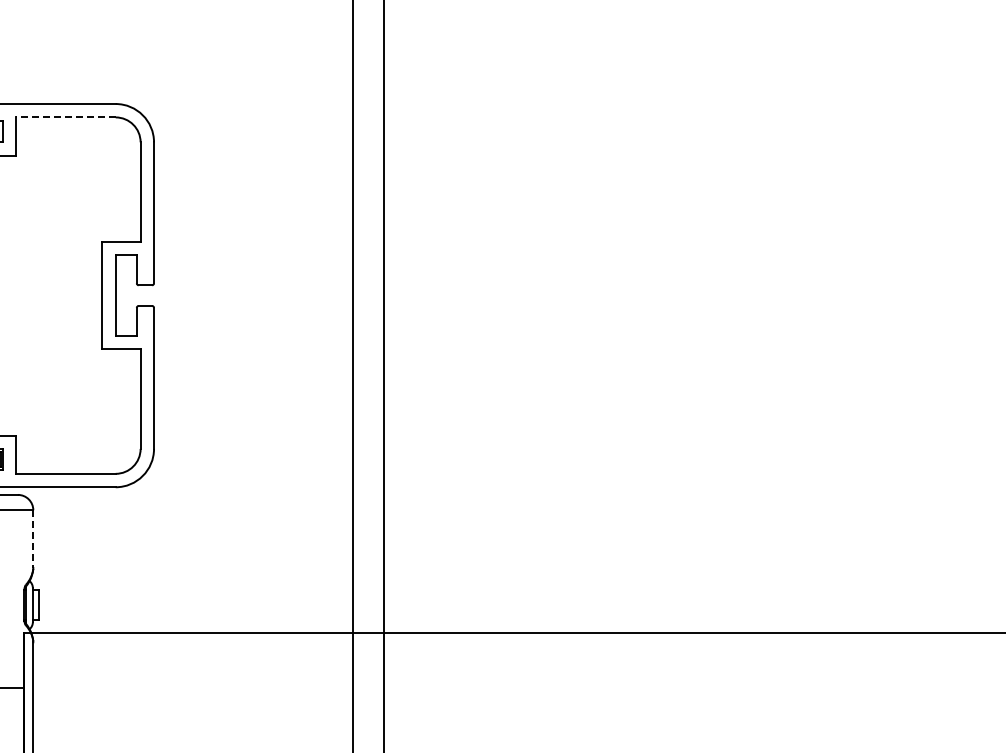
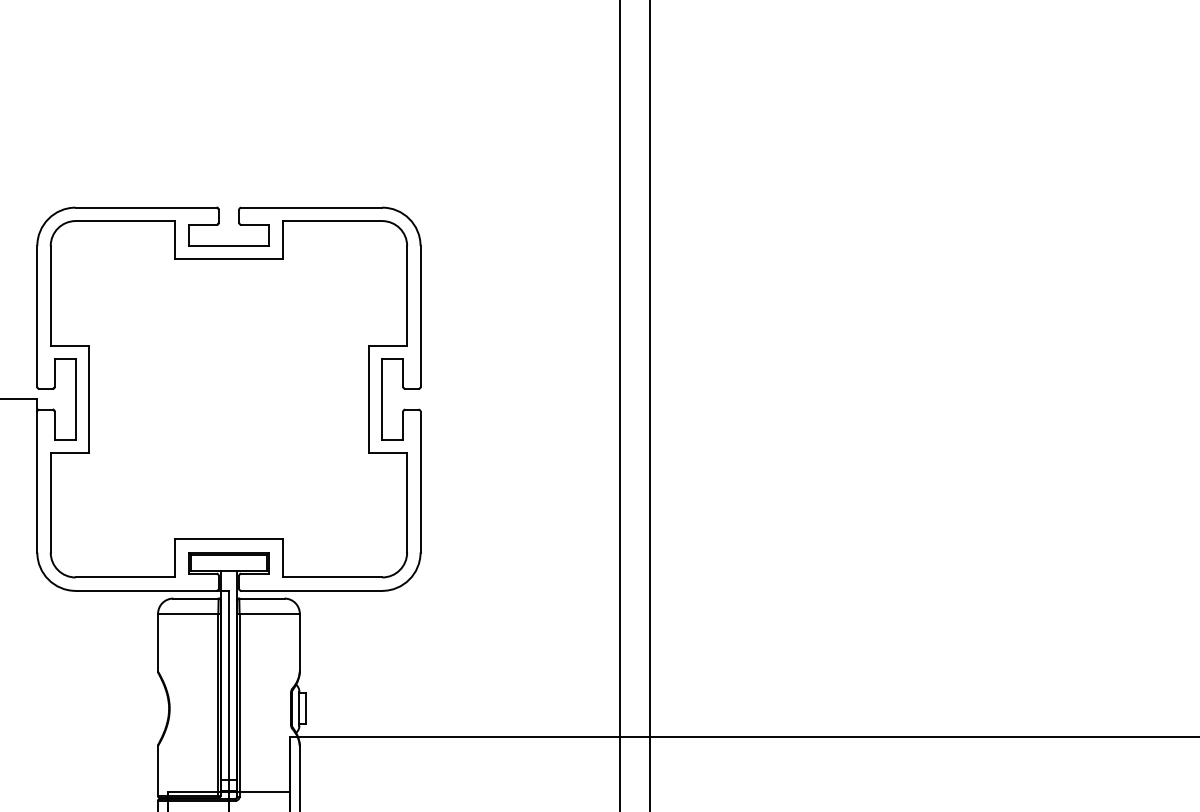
line: (65, 117) -> (332, 221), dashed -> solid
line: (32, 538) -> (299, 642), dashed -> solid

